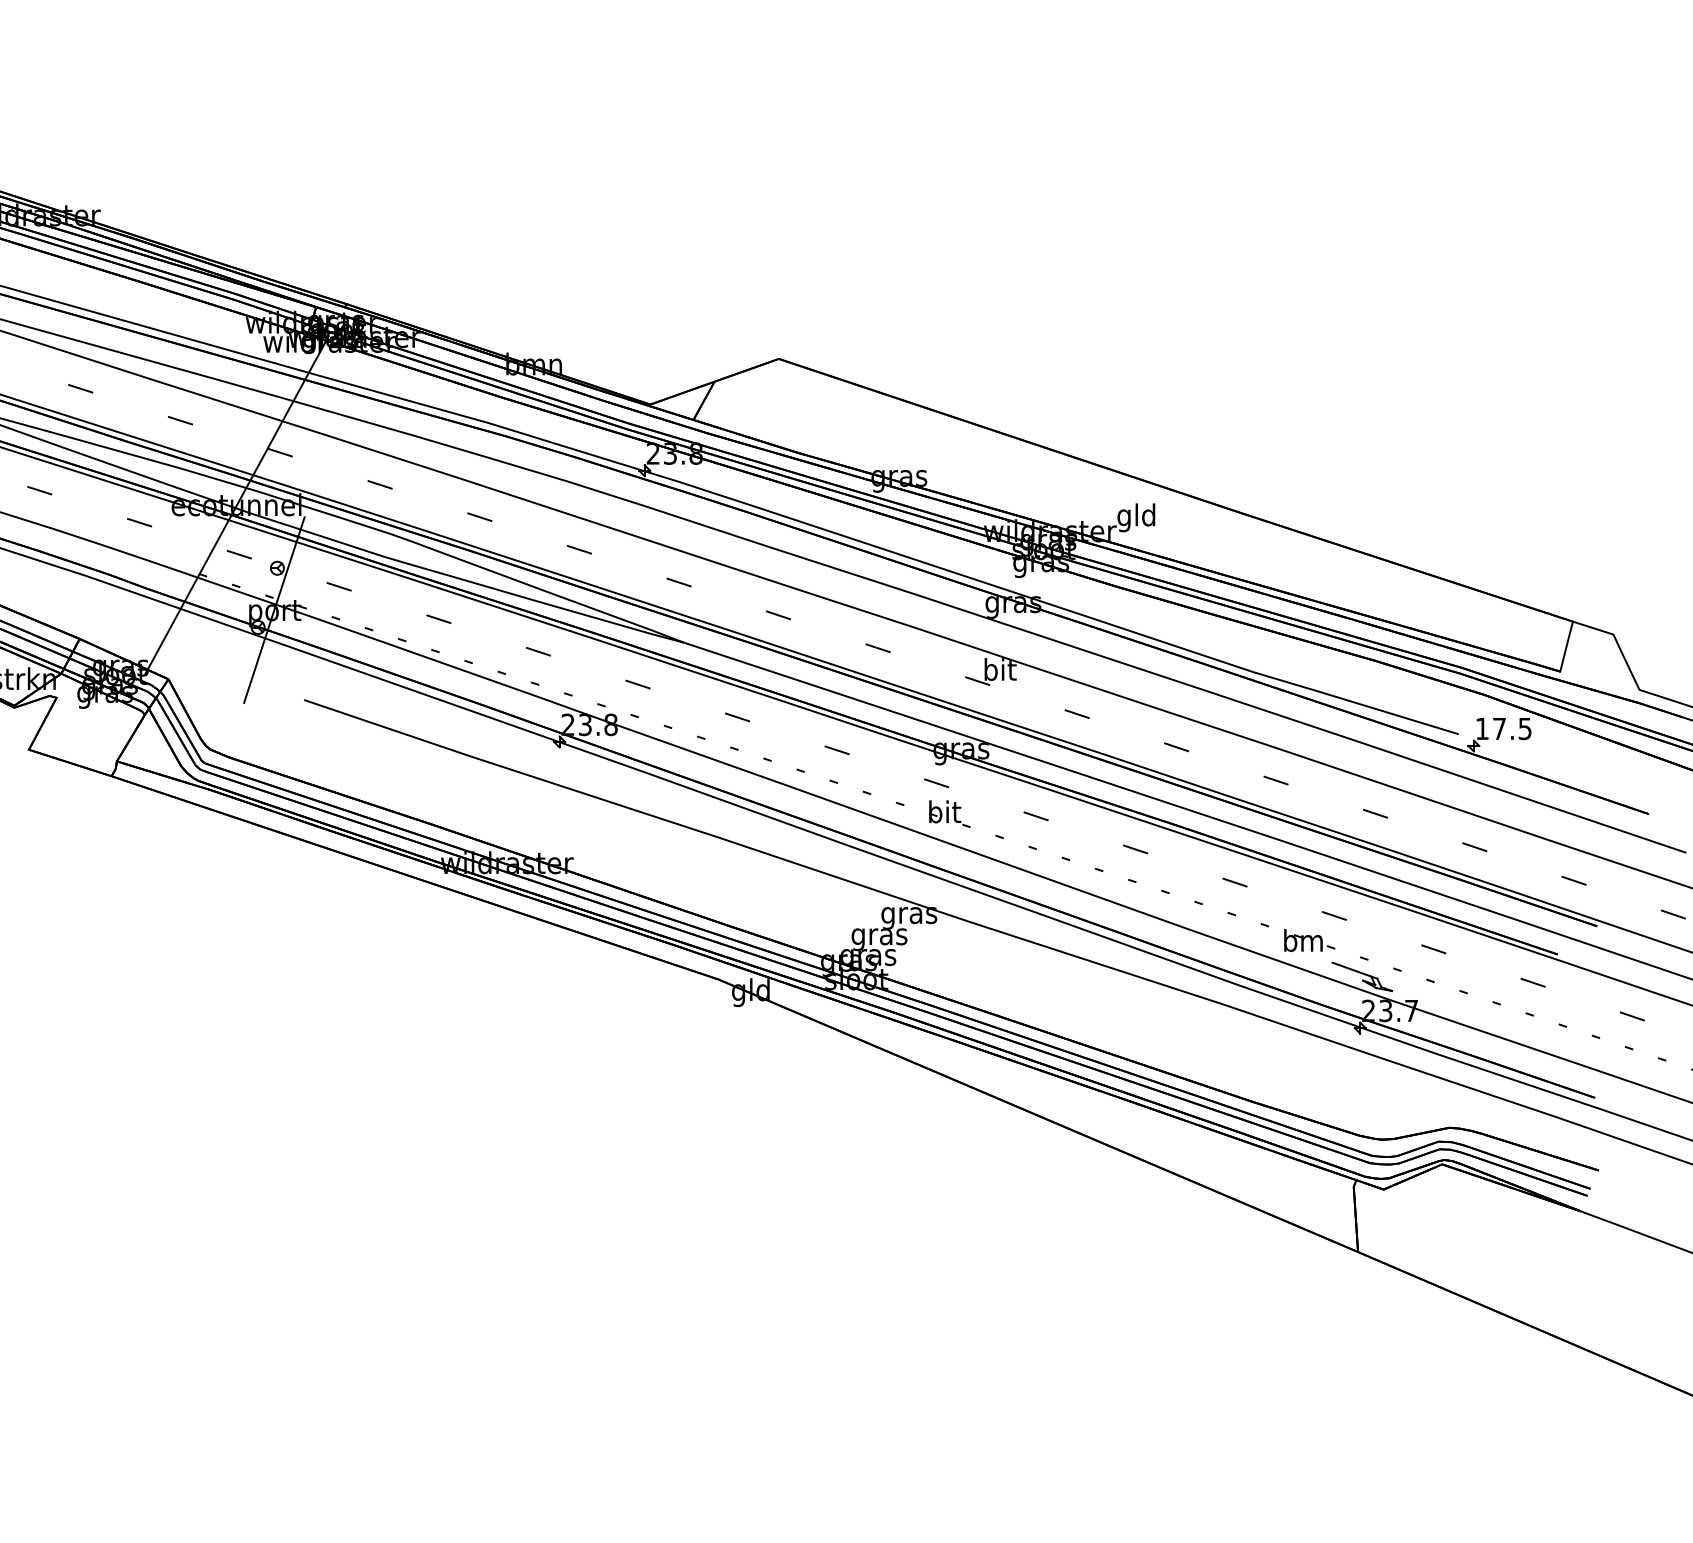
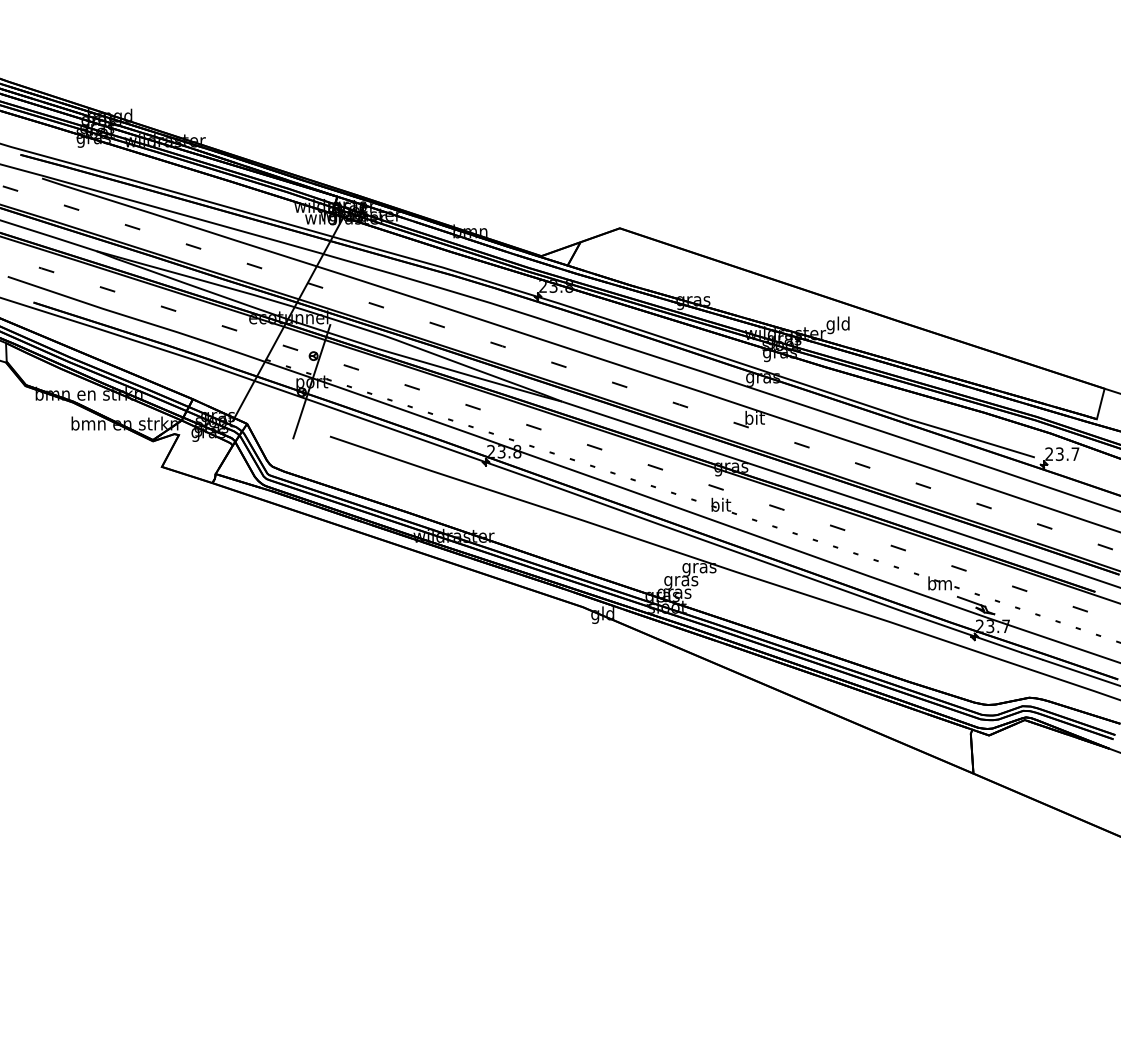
text: (1503, 729) -> (1062, 454), 17.5 -> 23.7

